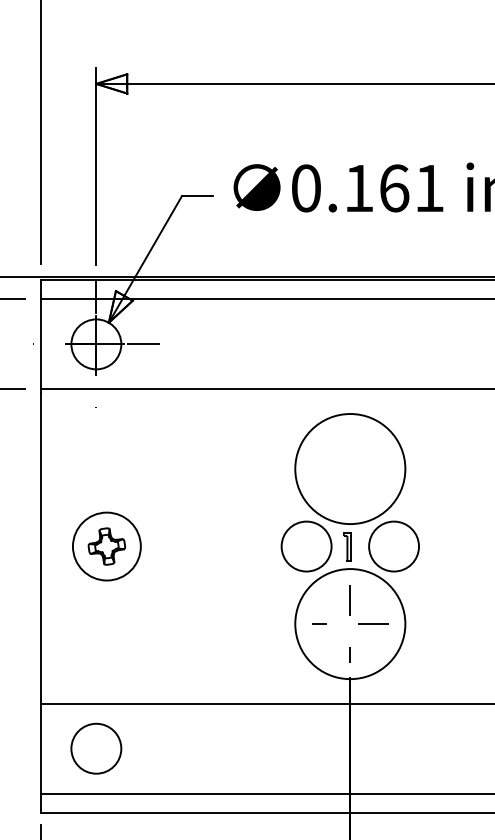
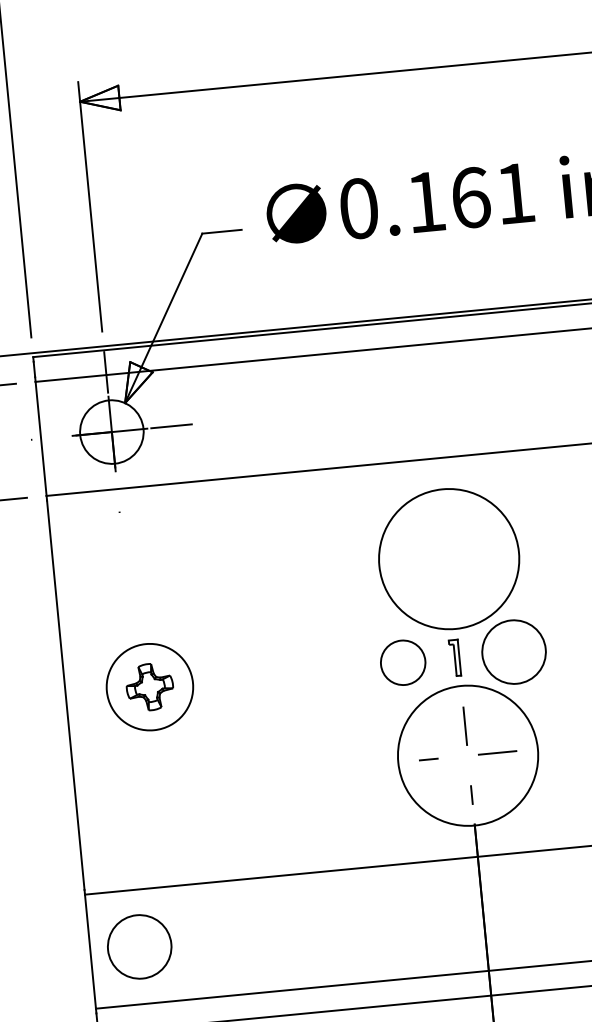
circle: (306, 546) -> (403, 662), size x0.7
circle: (96, 748) -> (139, 946), moved

